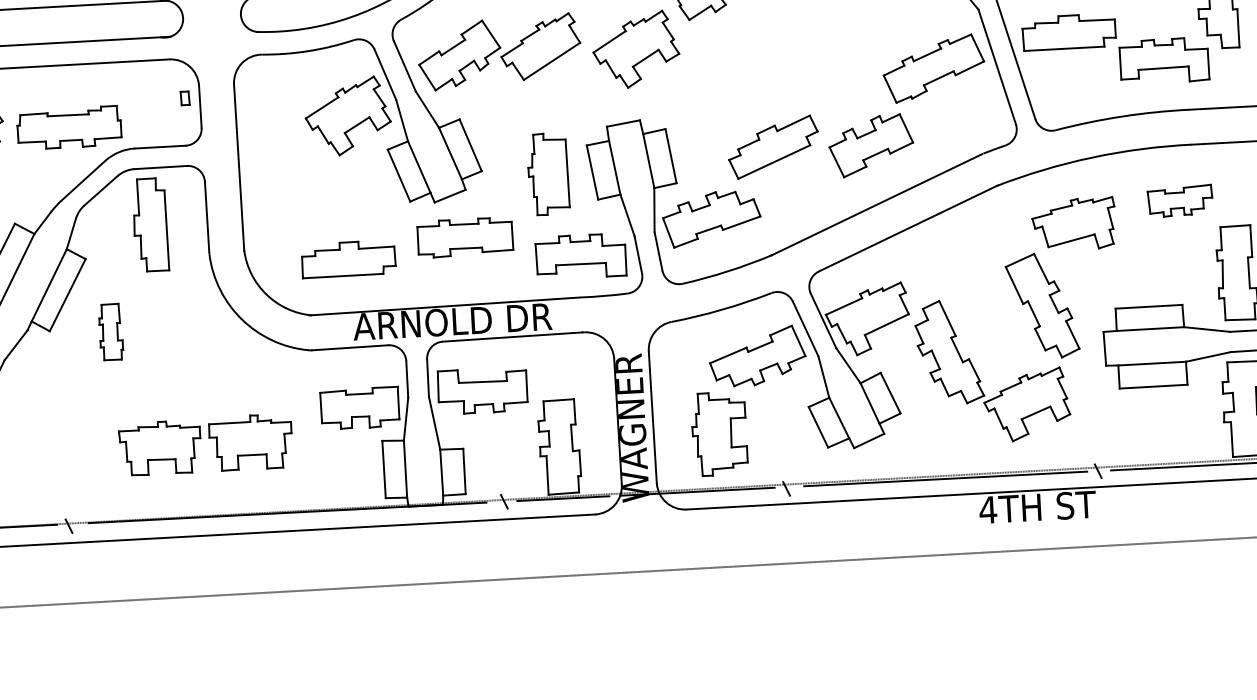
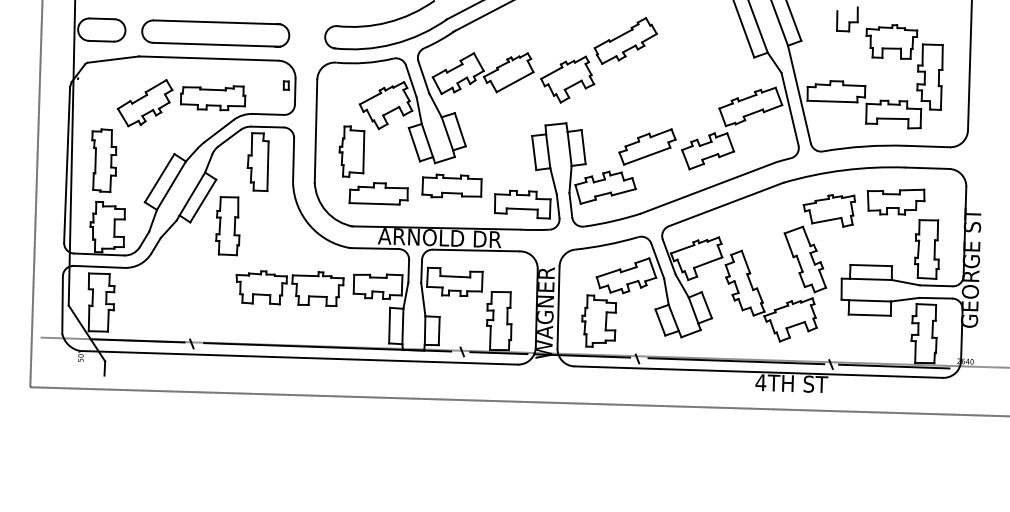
part: (547, 173) -> (351, 151), moved
part: (1180, 200) -> (896, 201), size x1.43
part: (110, 332) -> (227, 226), size x1.67
part: (205, 445) -> (289, 288), moved

